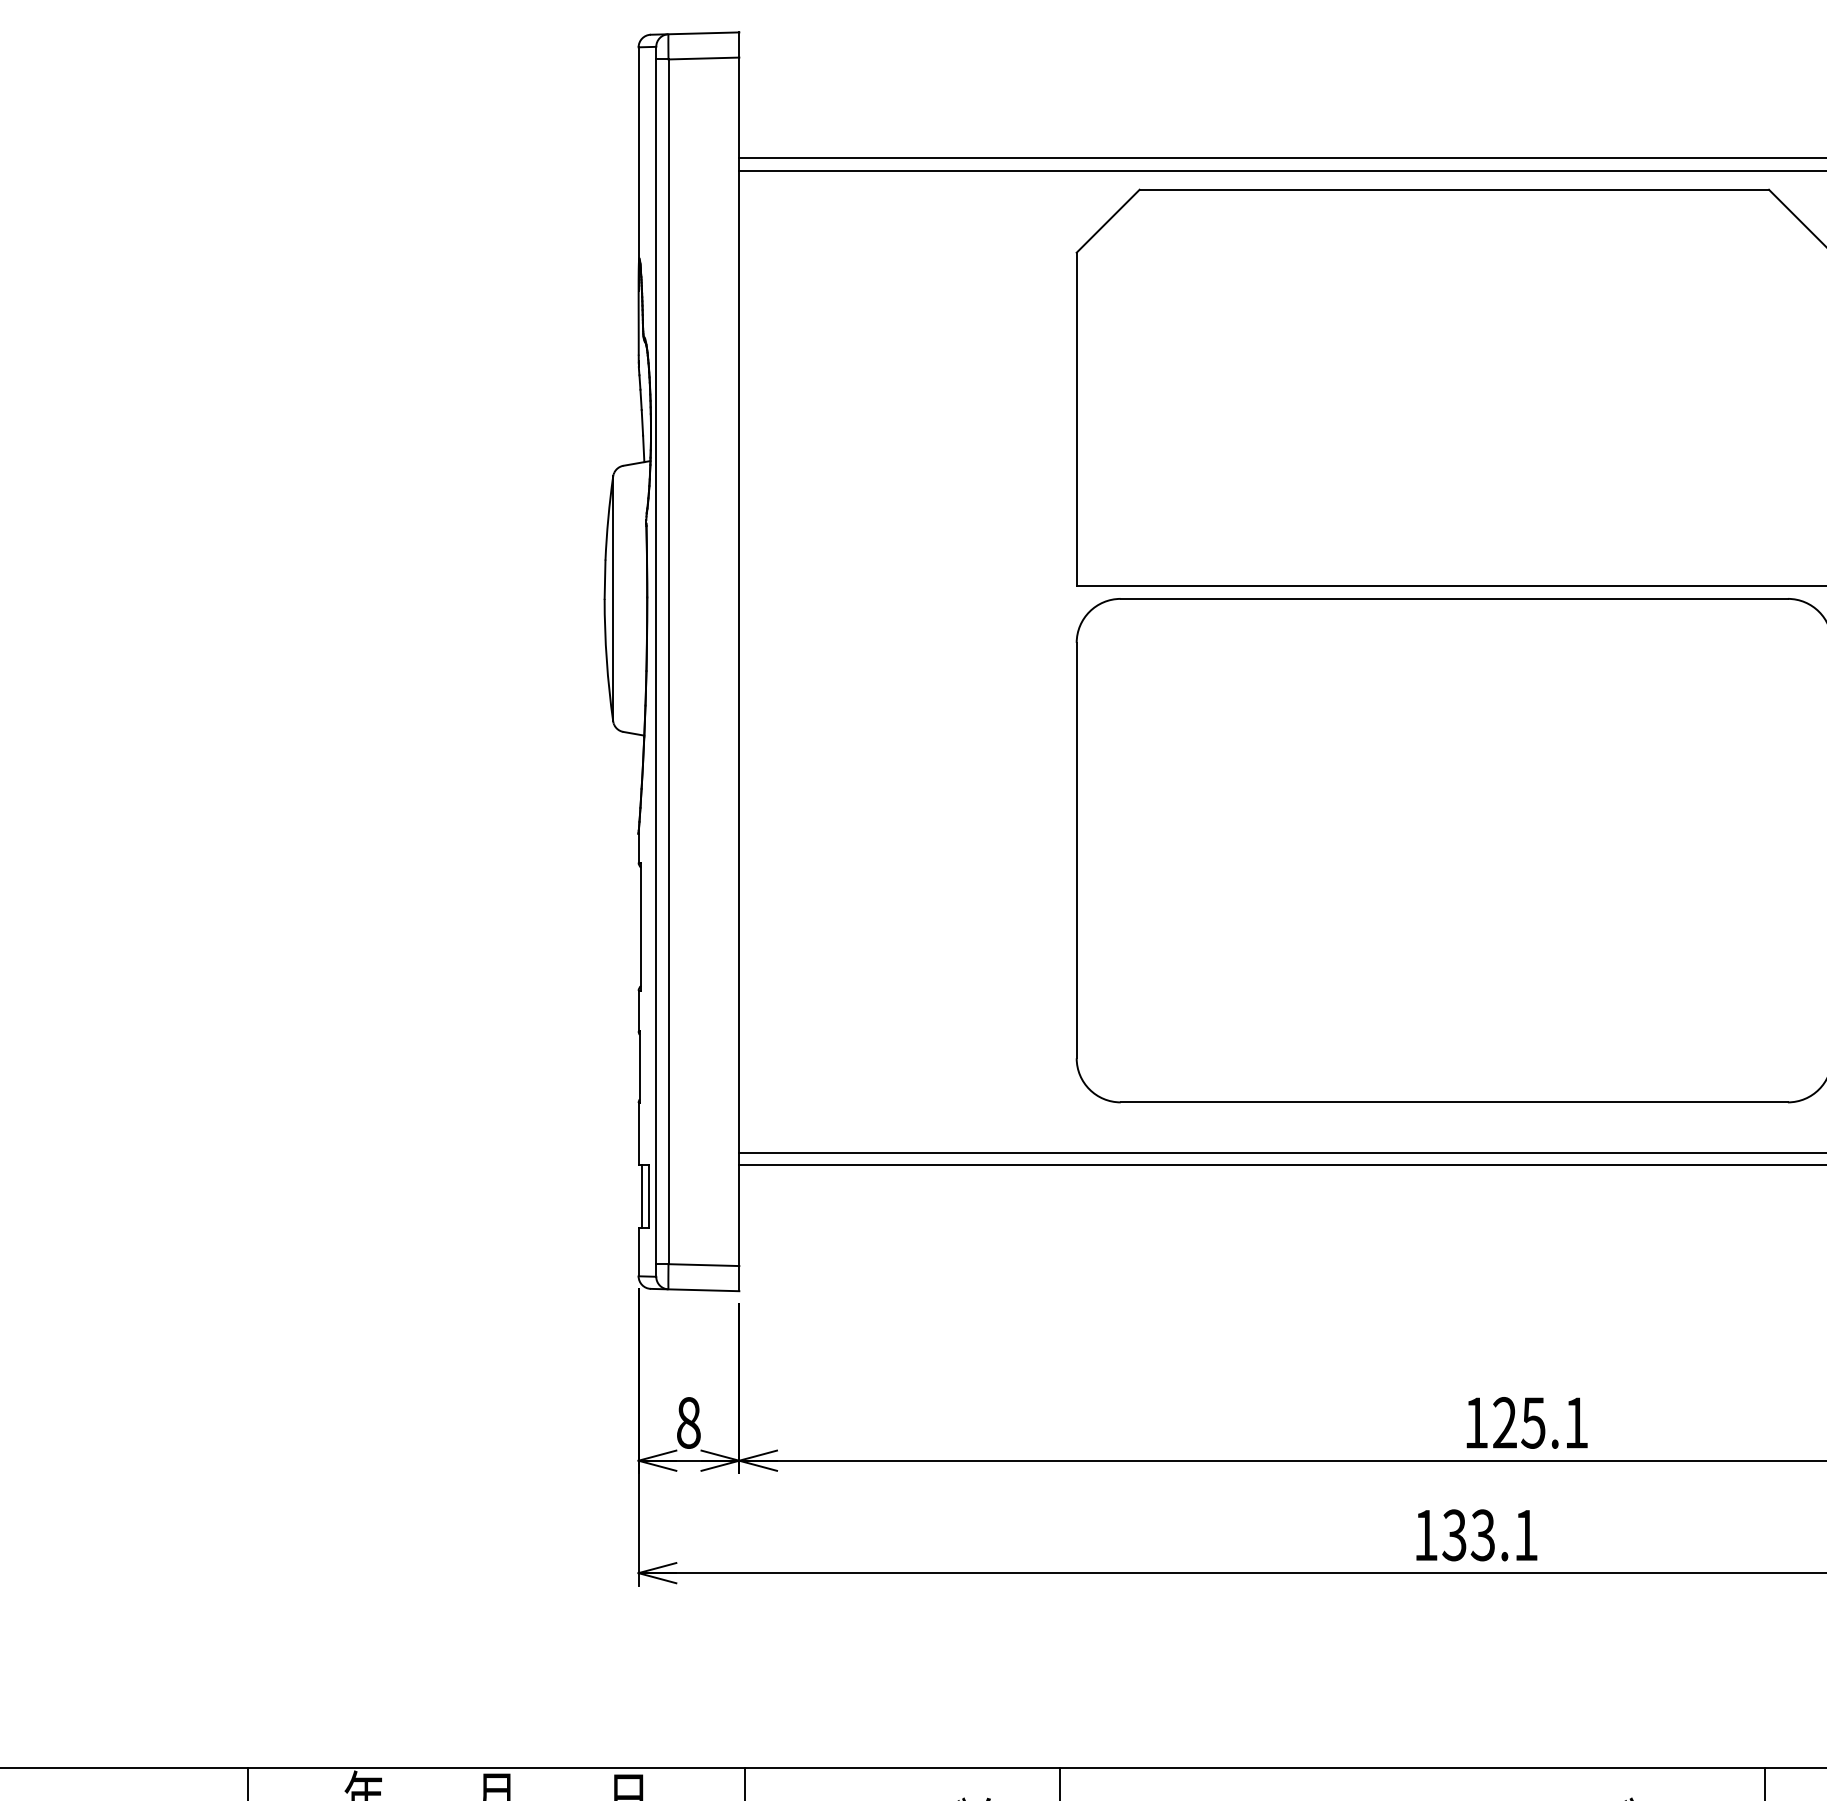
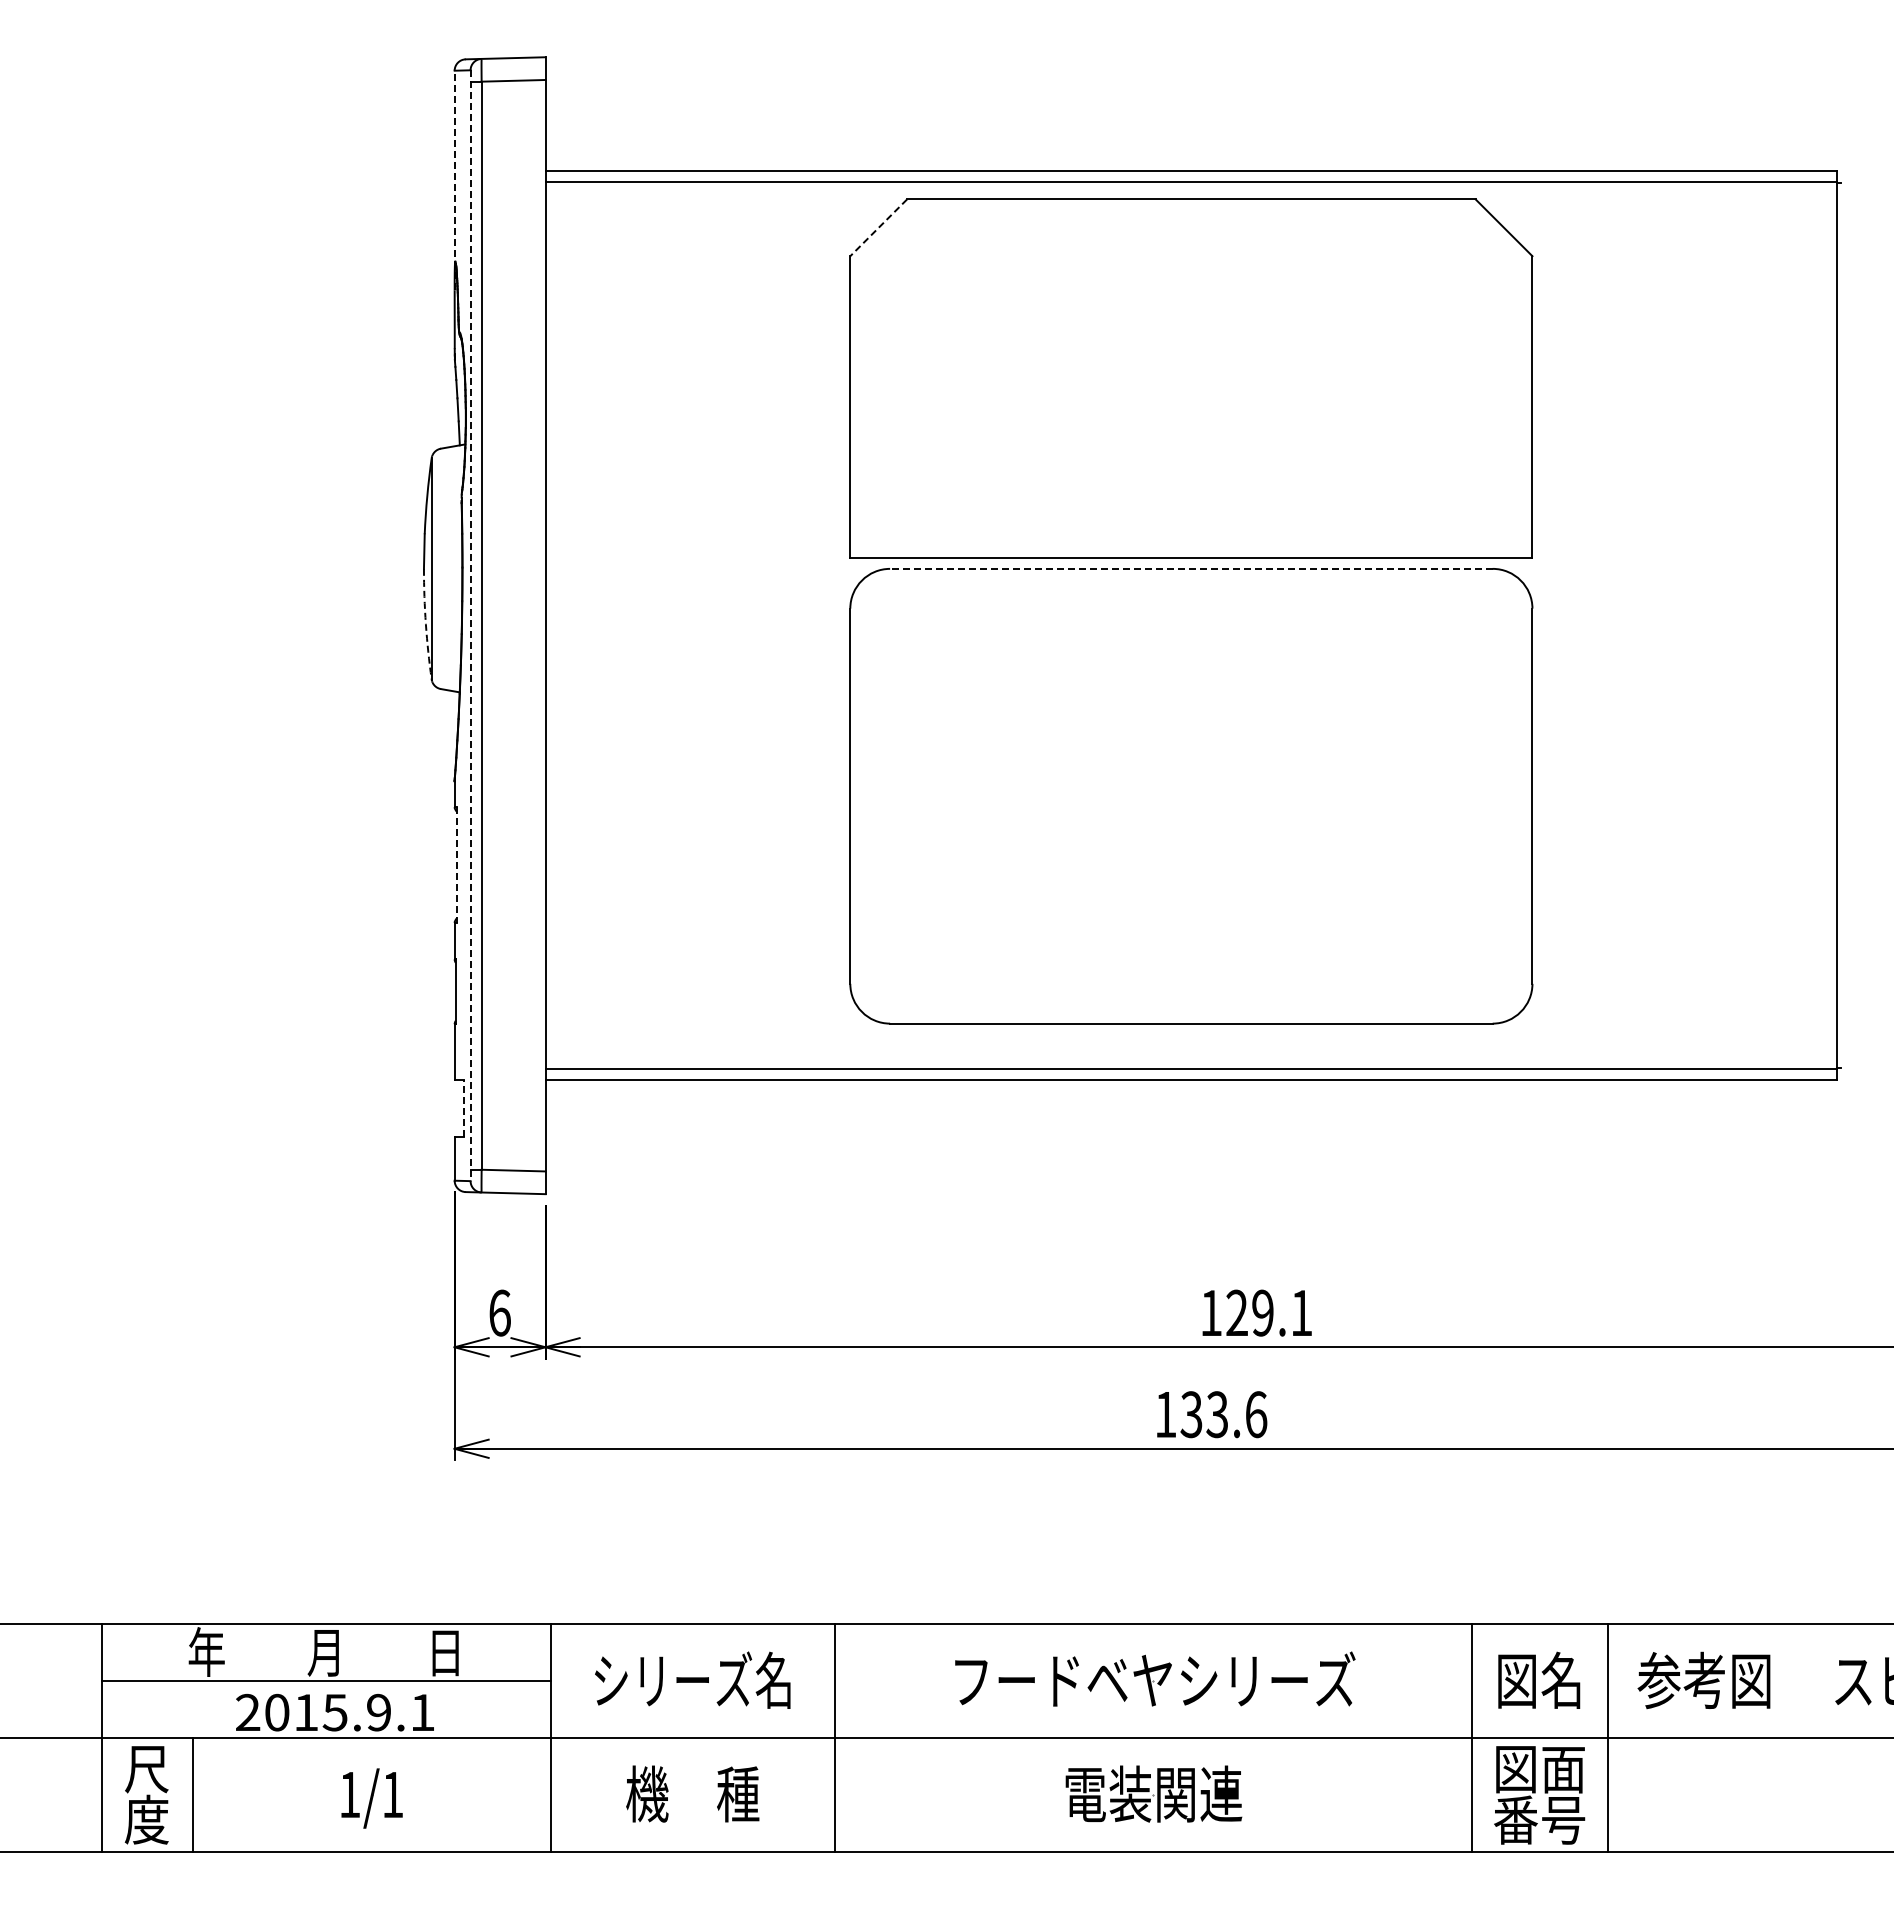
line: (638, 168) -> (454, 180), solid -> dashed
line: (1107, 222) -> (878, 228), solid -> dashed
line: (1453, 598) -> (1190, 568), solid -> dashed
arc: (606, 660) -> (425, 624), solid -> dashed
line: (656, 662) -> (470, 626), solid -> dashed
line: (641, 927) -> (457, 865), solid -> dashed
line: (642, 1196) -> (458, 1108), removed
line: (649, 1196) -> (464, 1108), solid -> dashed
text: (688, 1422) -> (499, 1312), 8 -> 6
text: (1533, 1422) -> (1262, 1312), 125.1 -> 129.1
text: (1526, 1535) -> (1256, 1414), 133.1 -> 133.6

